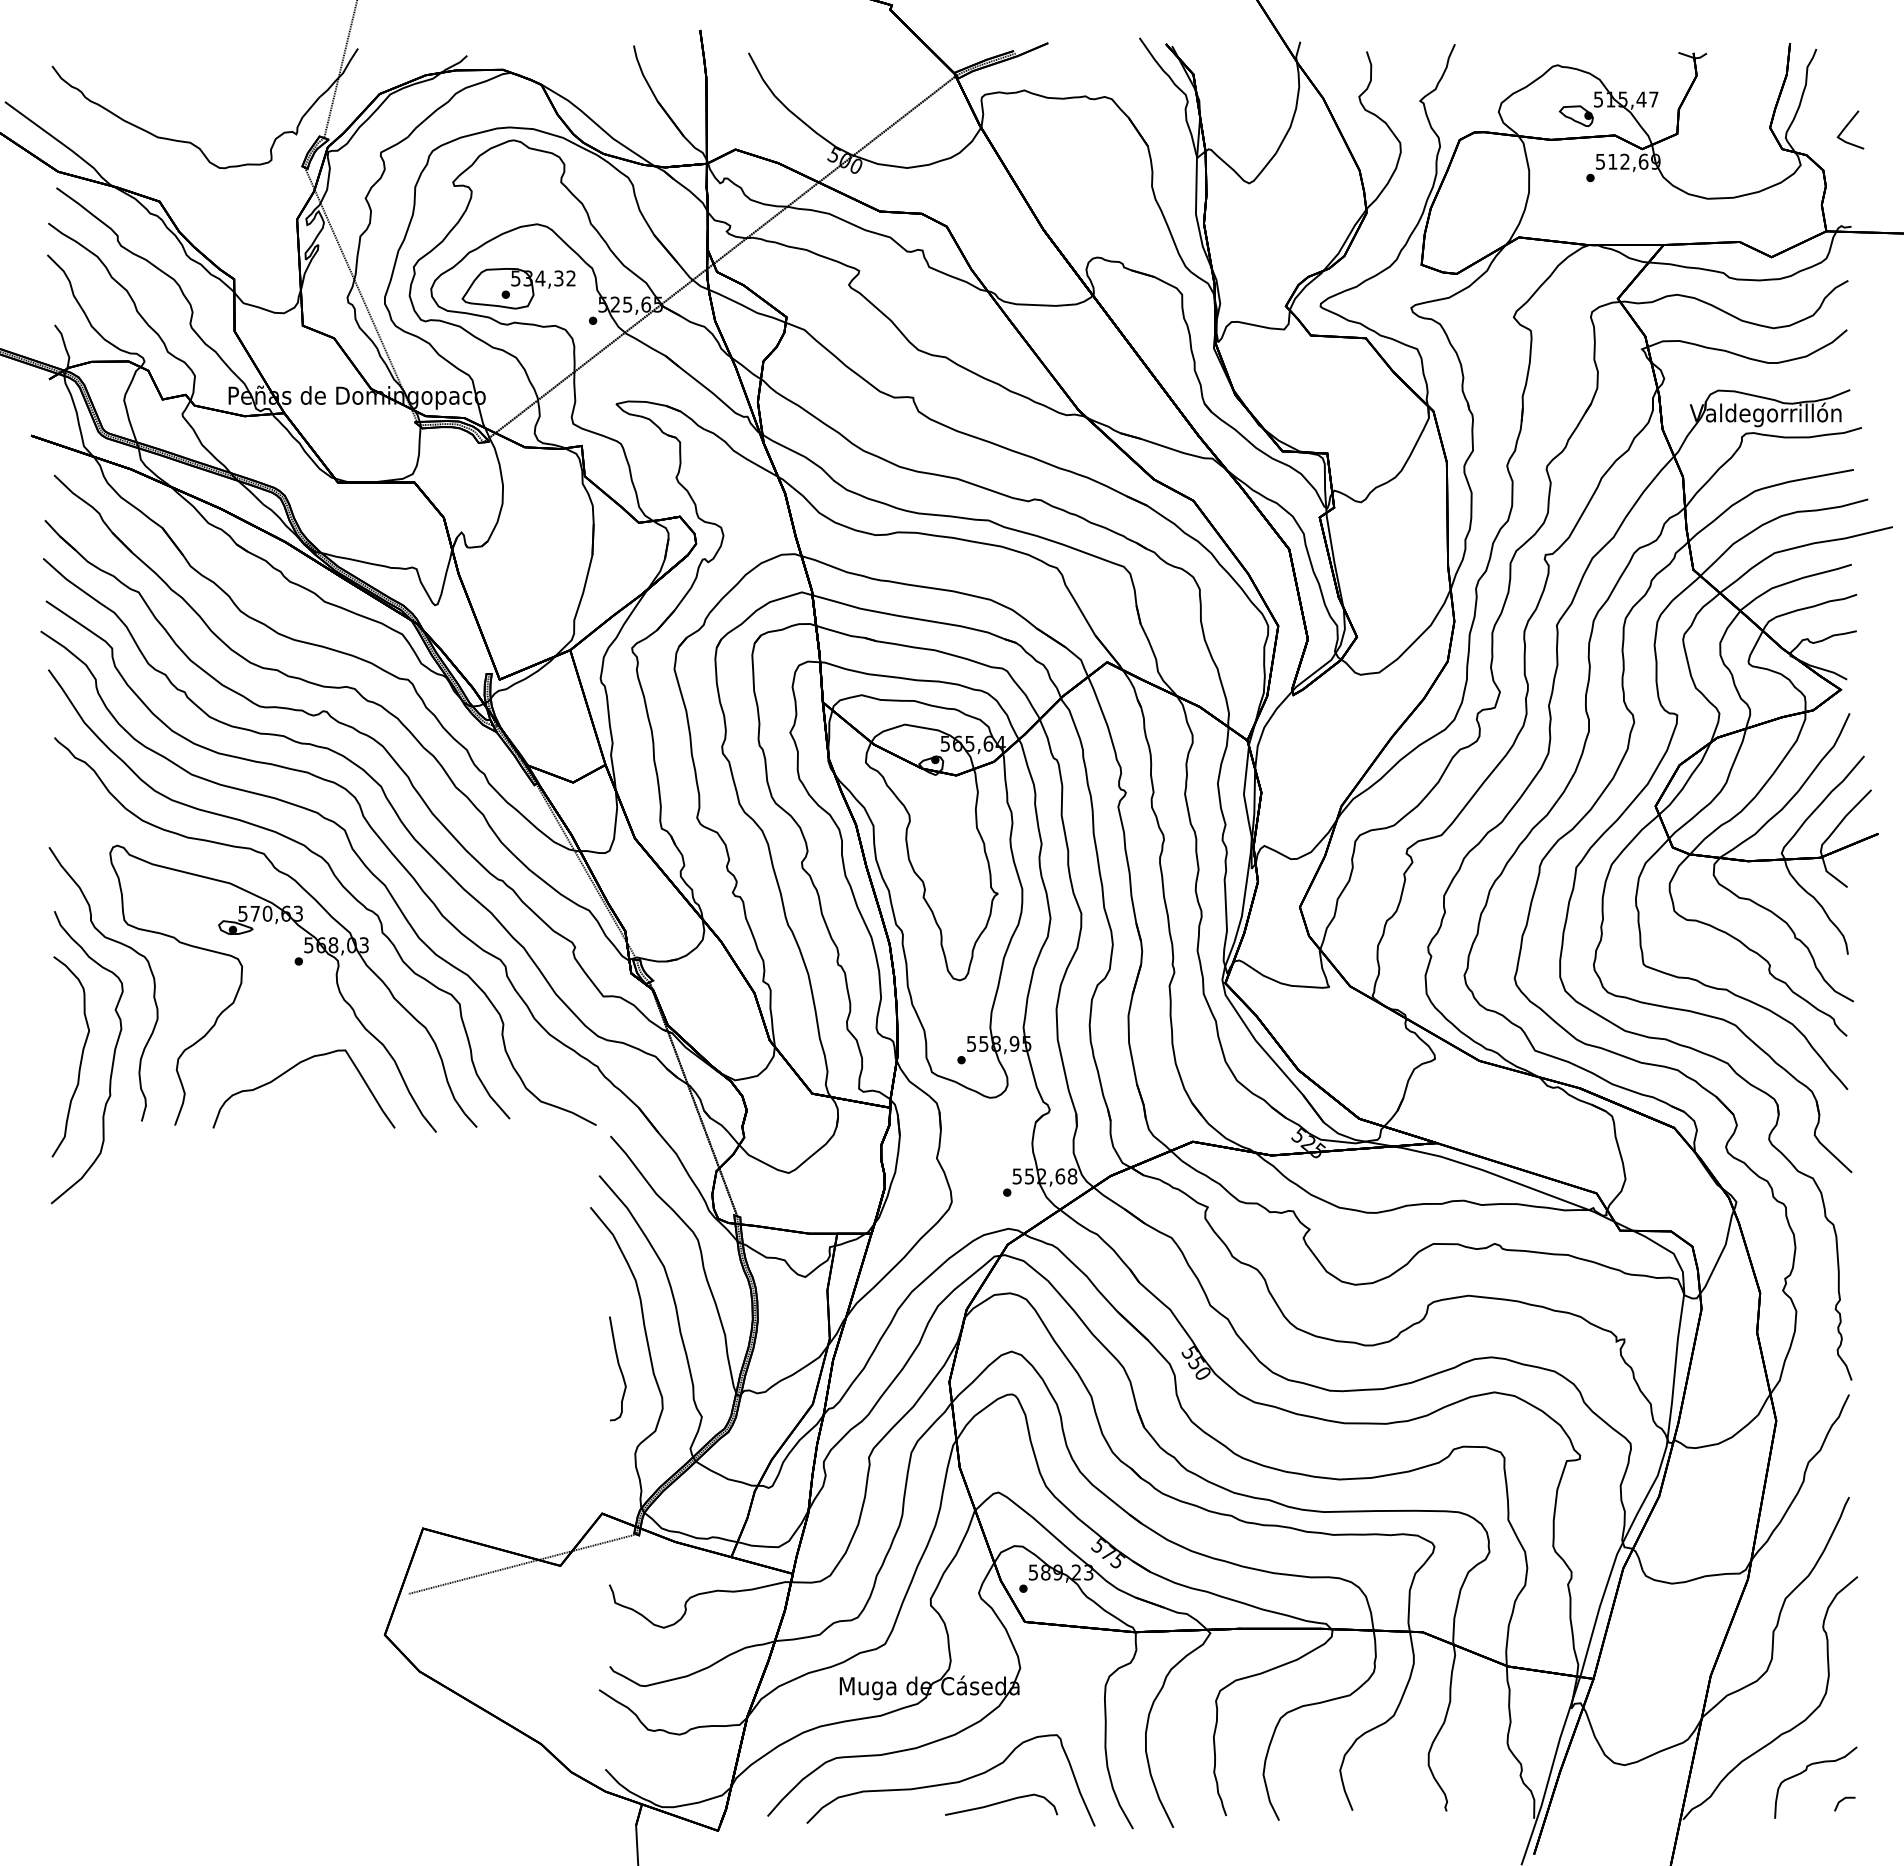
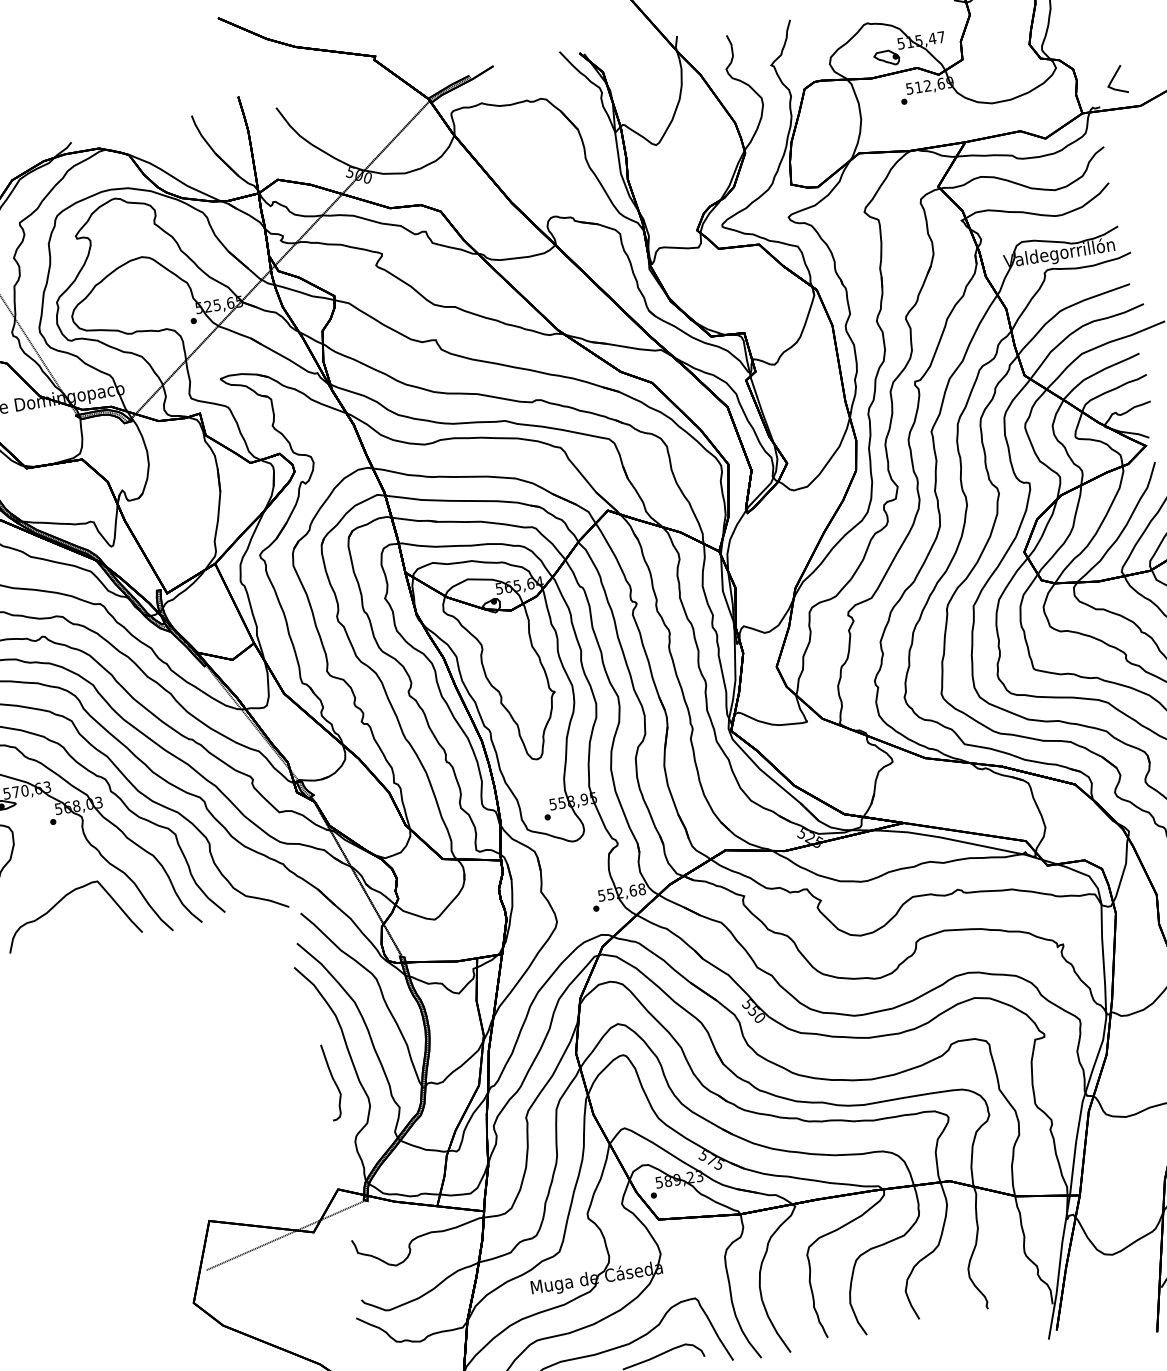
line: (1847, 126) -> (1114, 77), moved
part: (518, 288) -> (135, 306), removed

